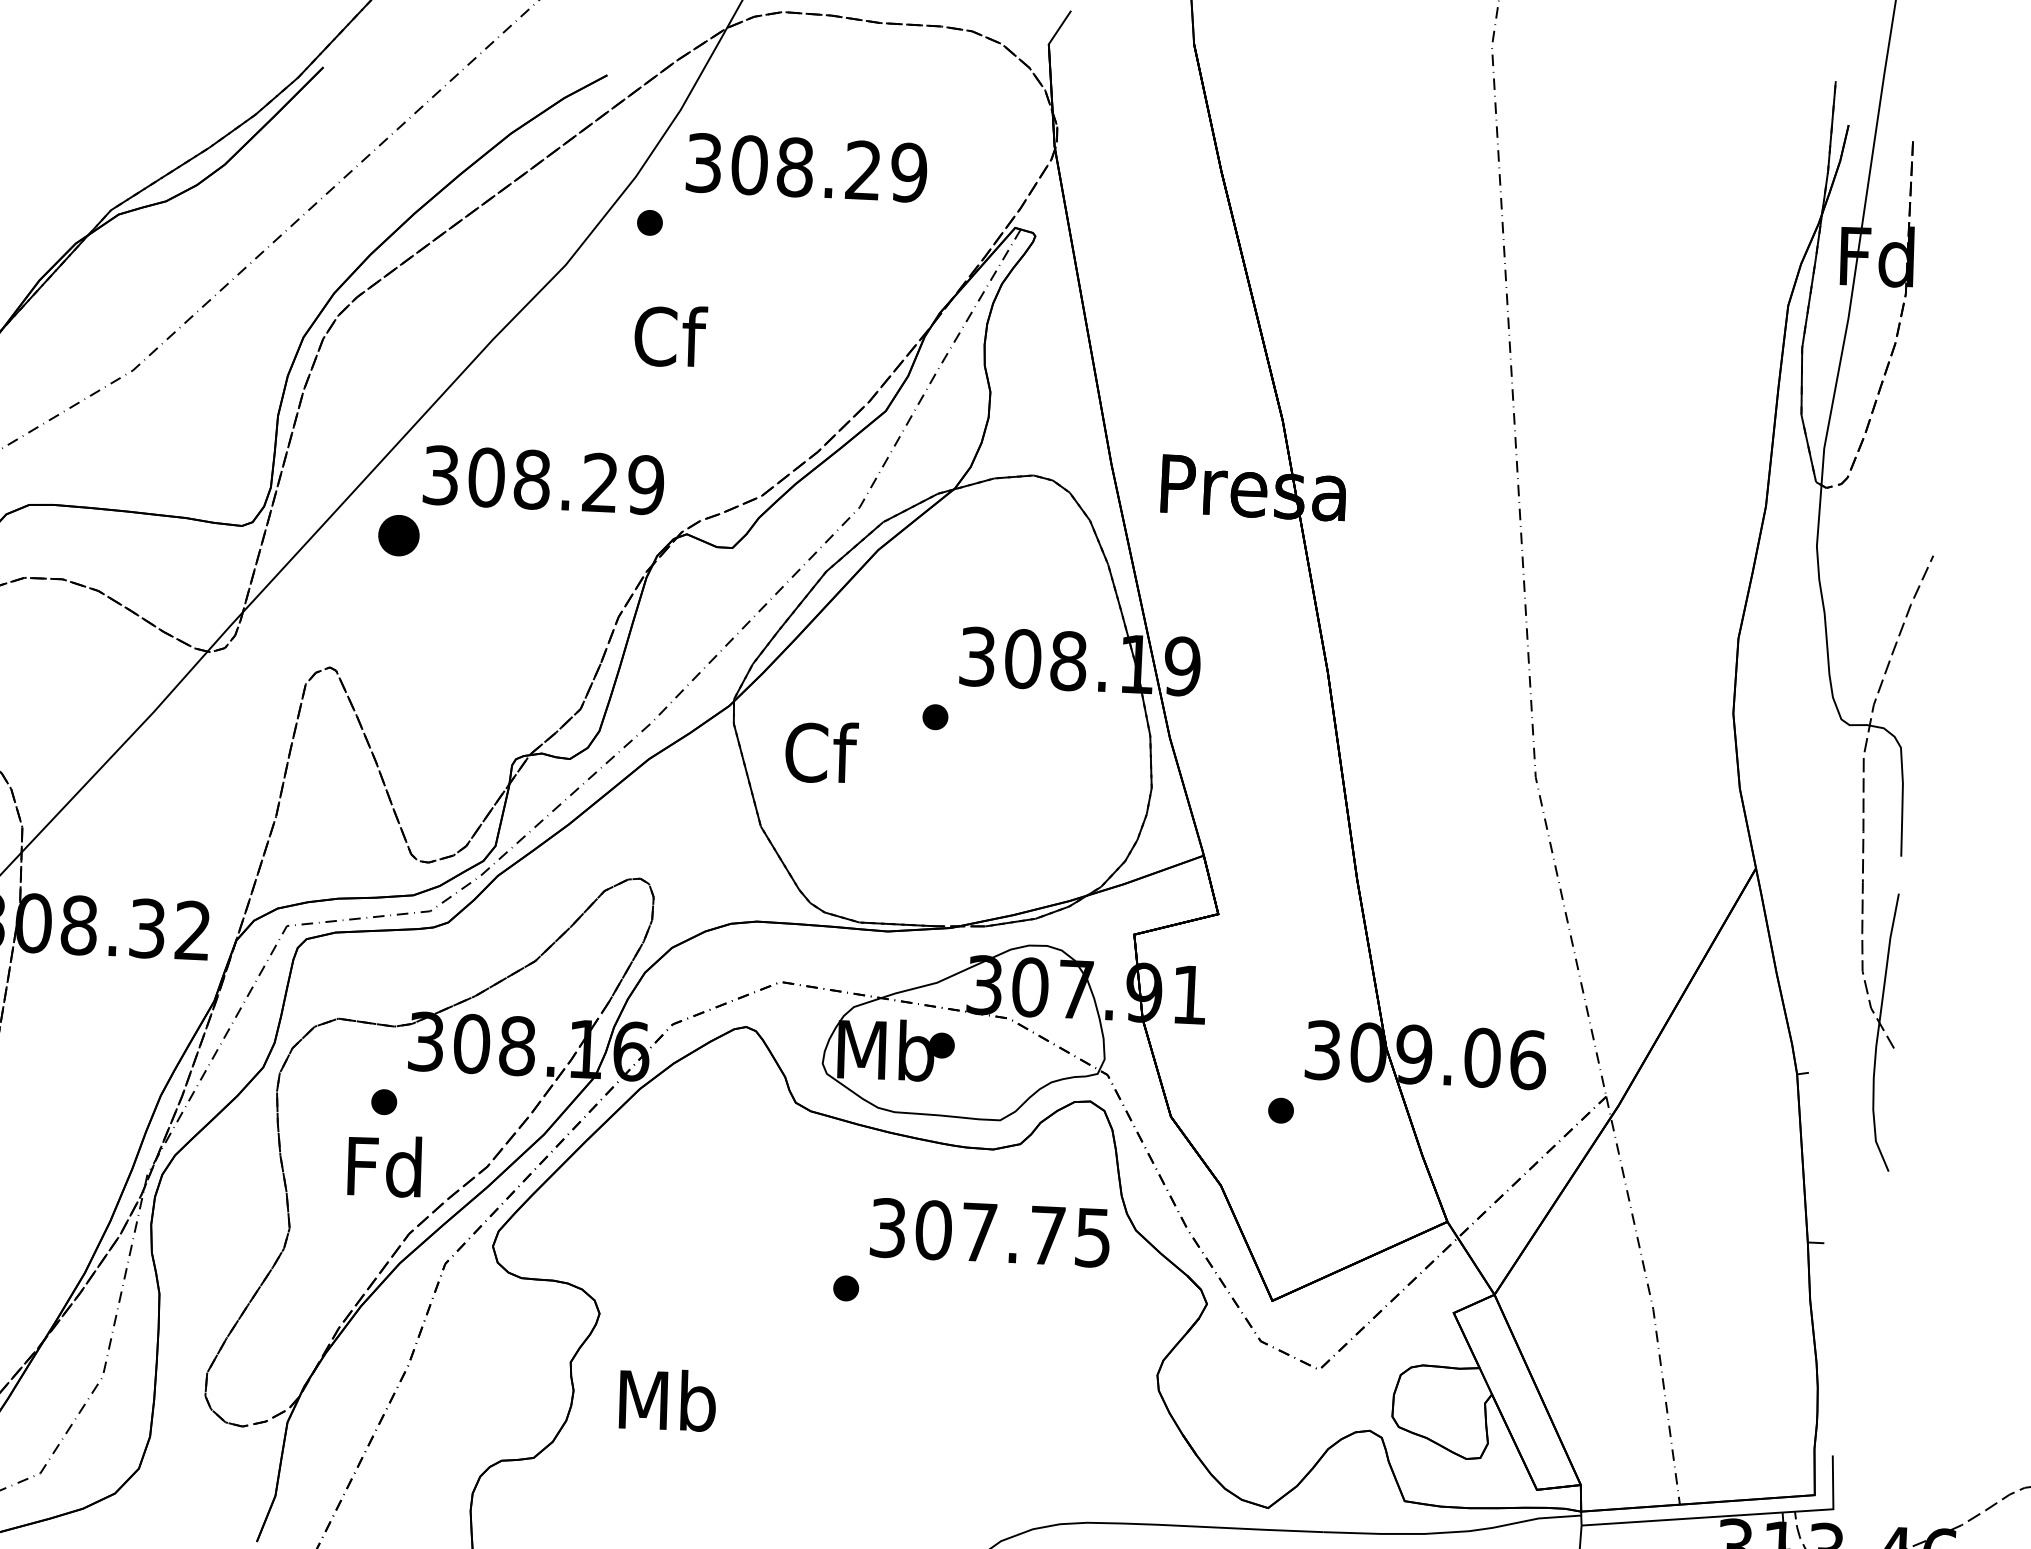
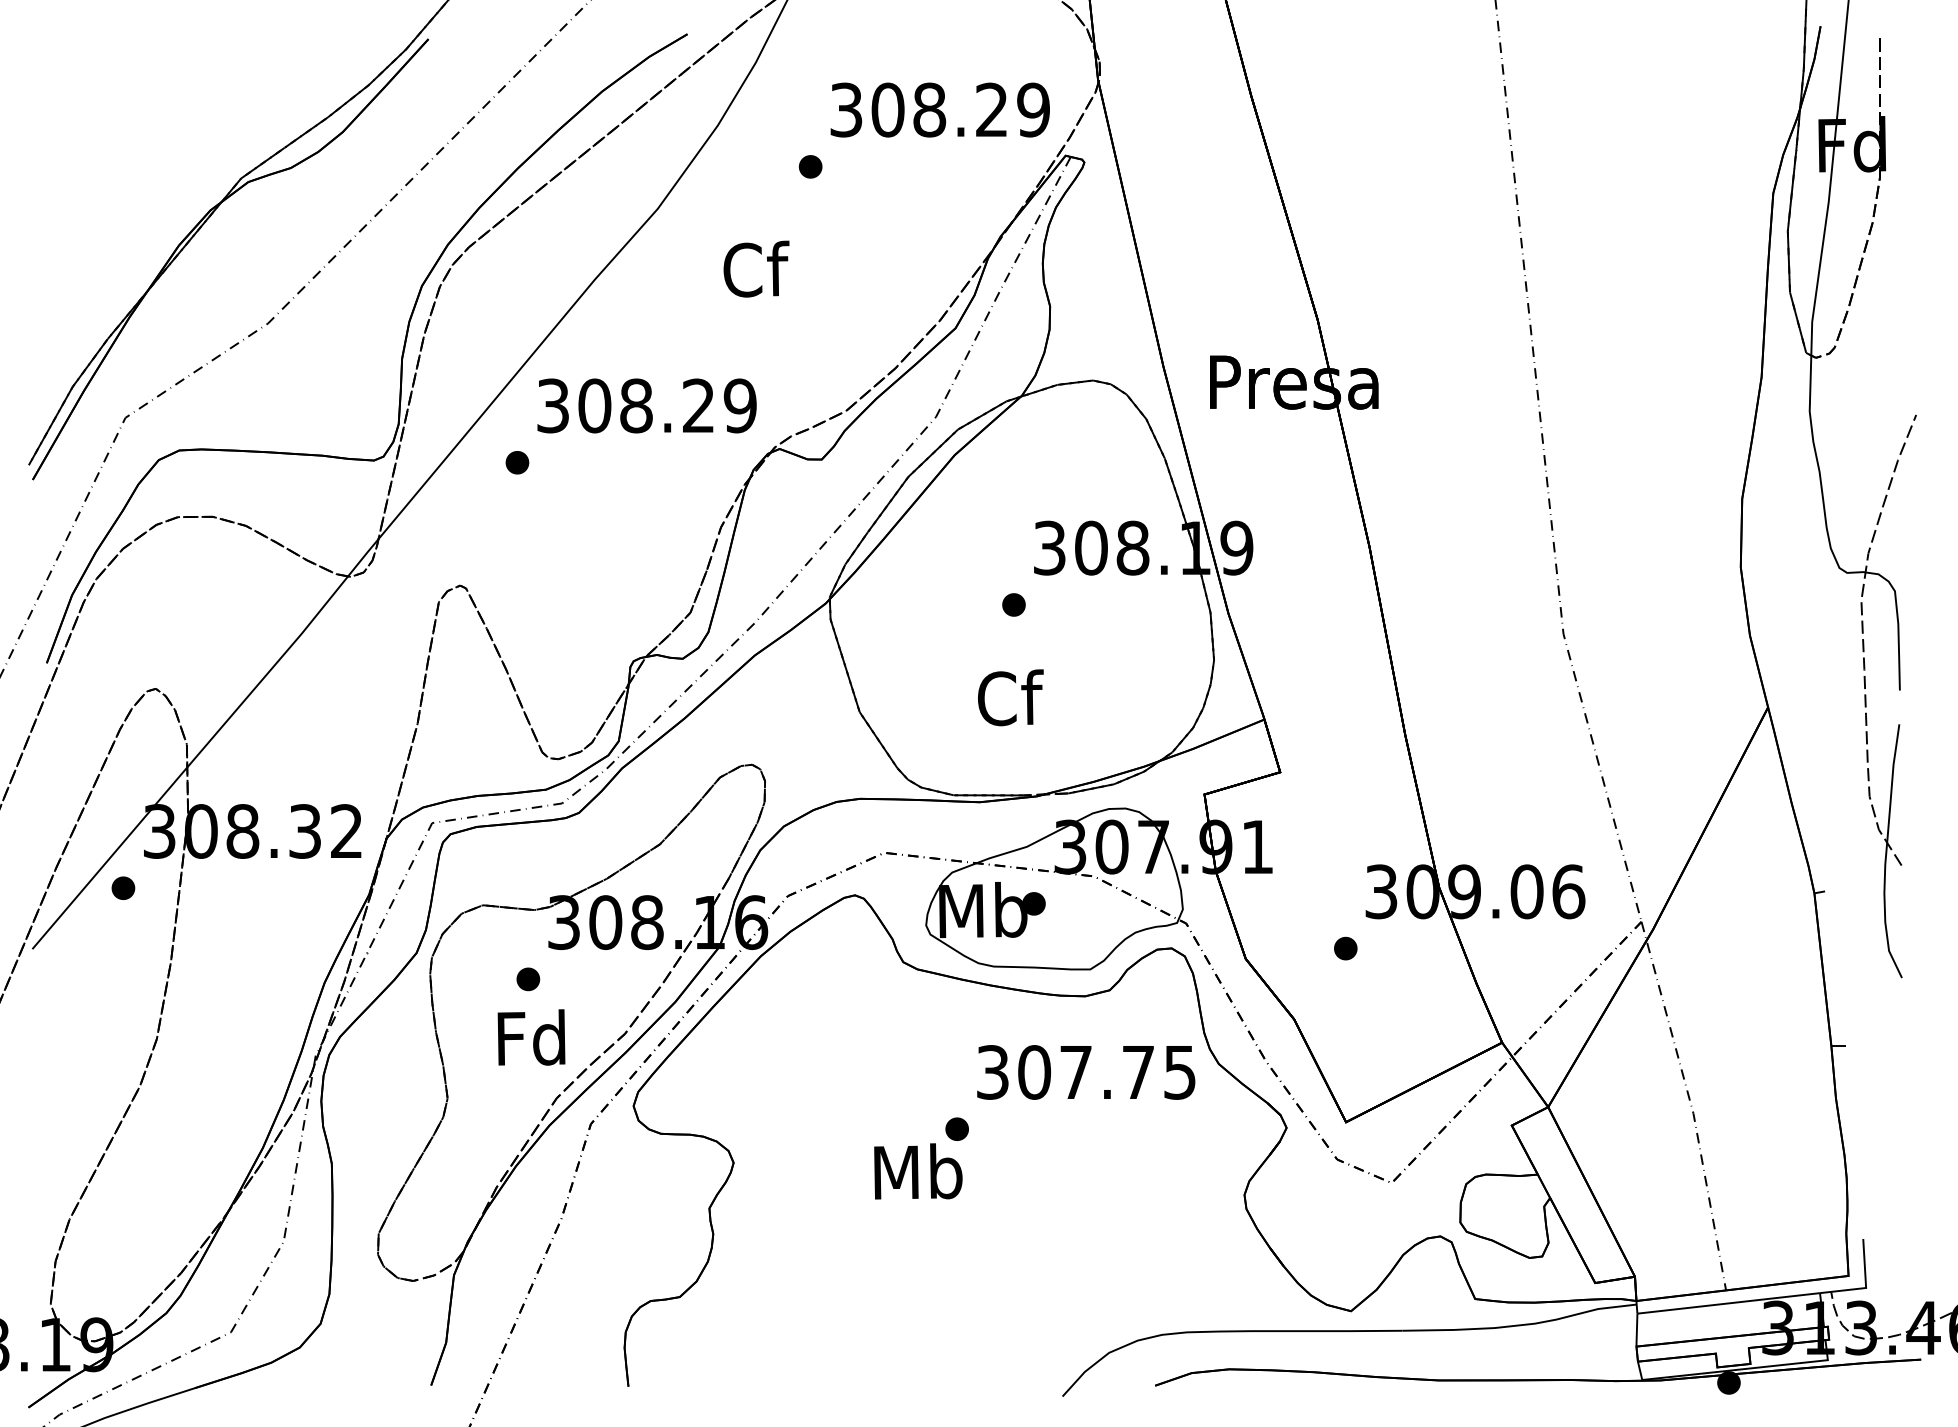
text: (806, 167) -> (939, 109), moved
part: (649, 222) -> (810, 166), moved
part: (399, 535) -> (517, 462), size x0.62
text: (821, 751) -> (1010, 697), moved
text: (667, 1399) -> (918, 1171), moved

